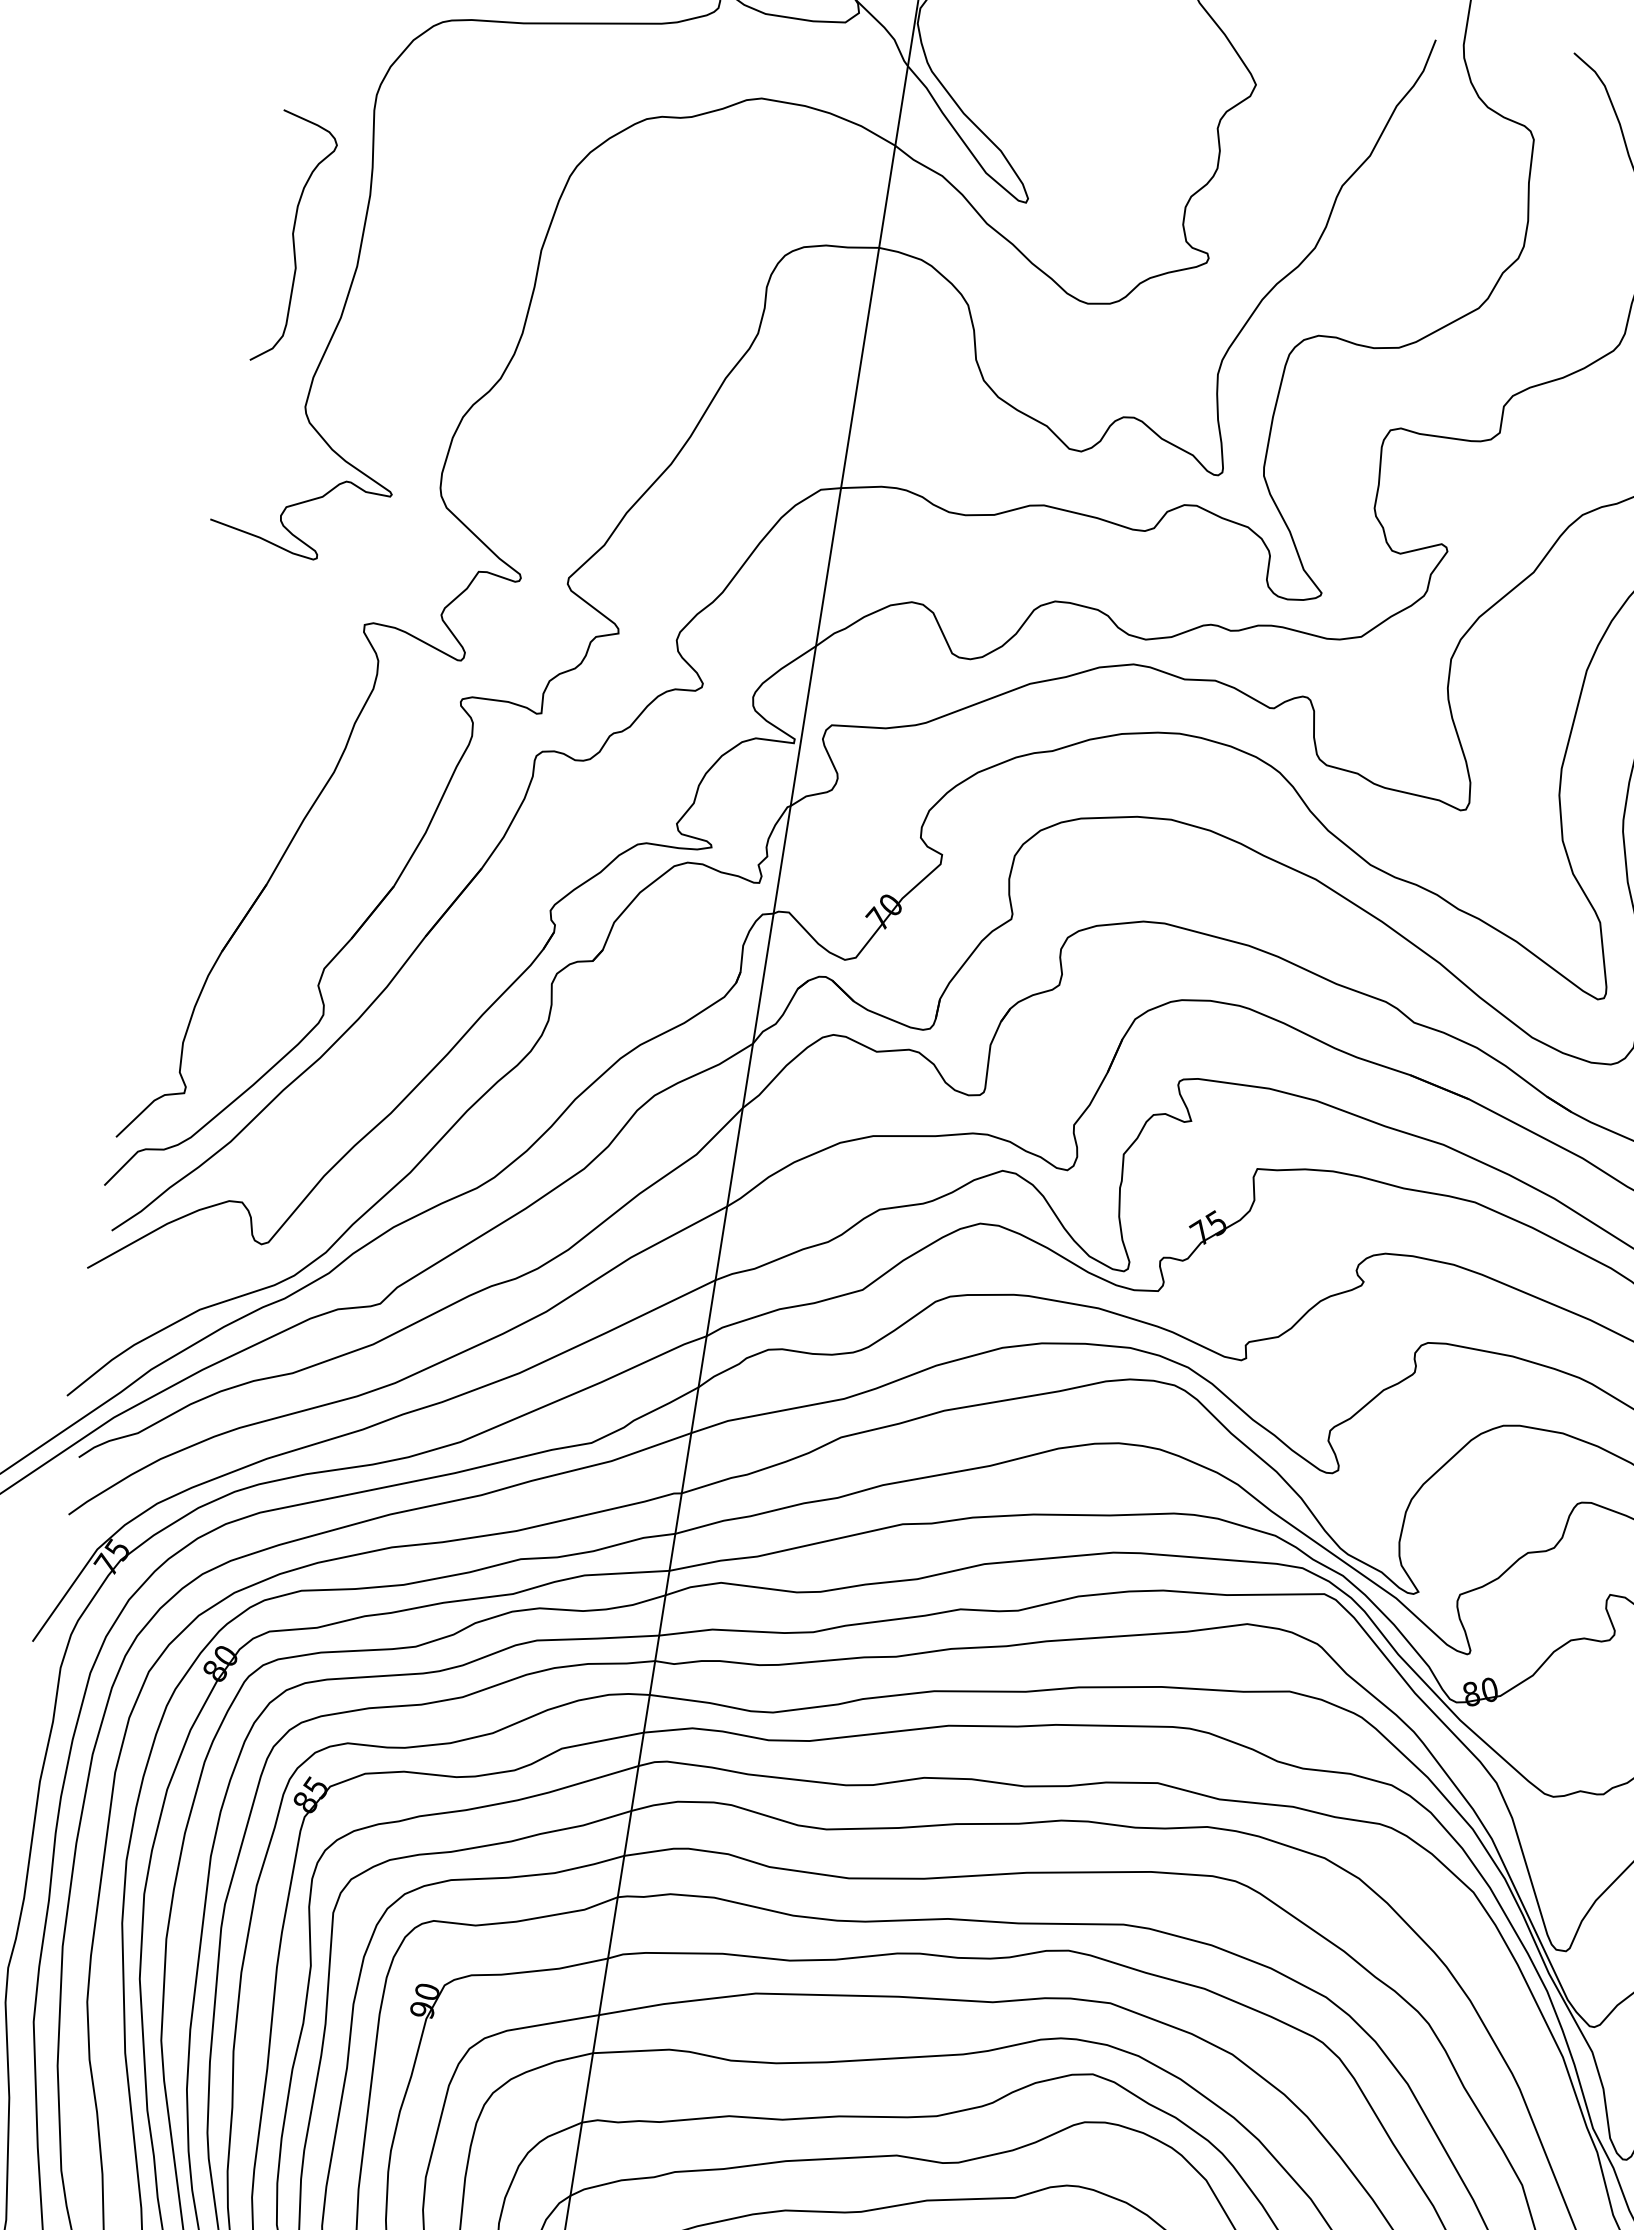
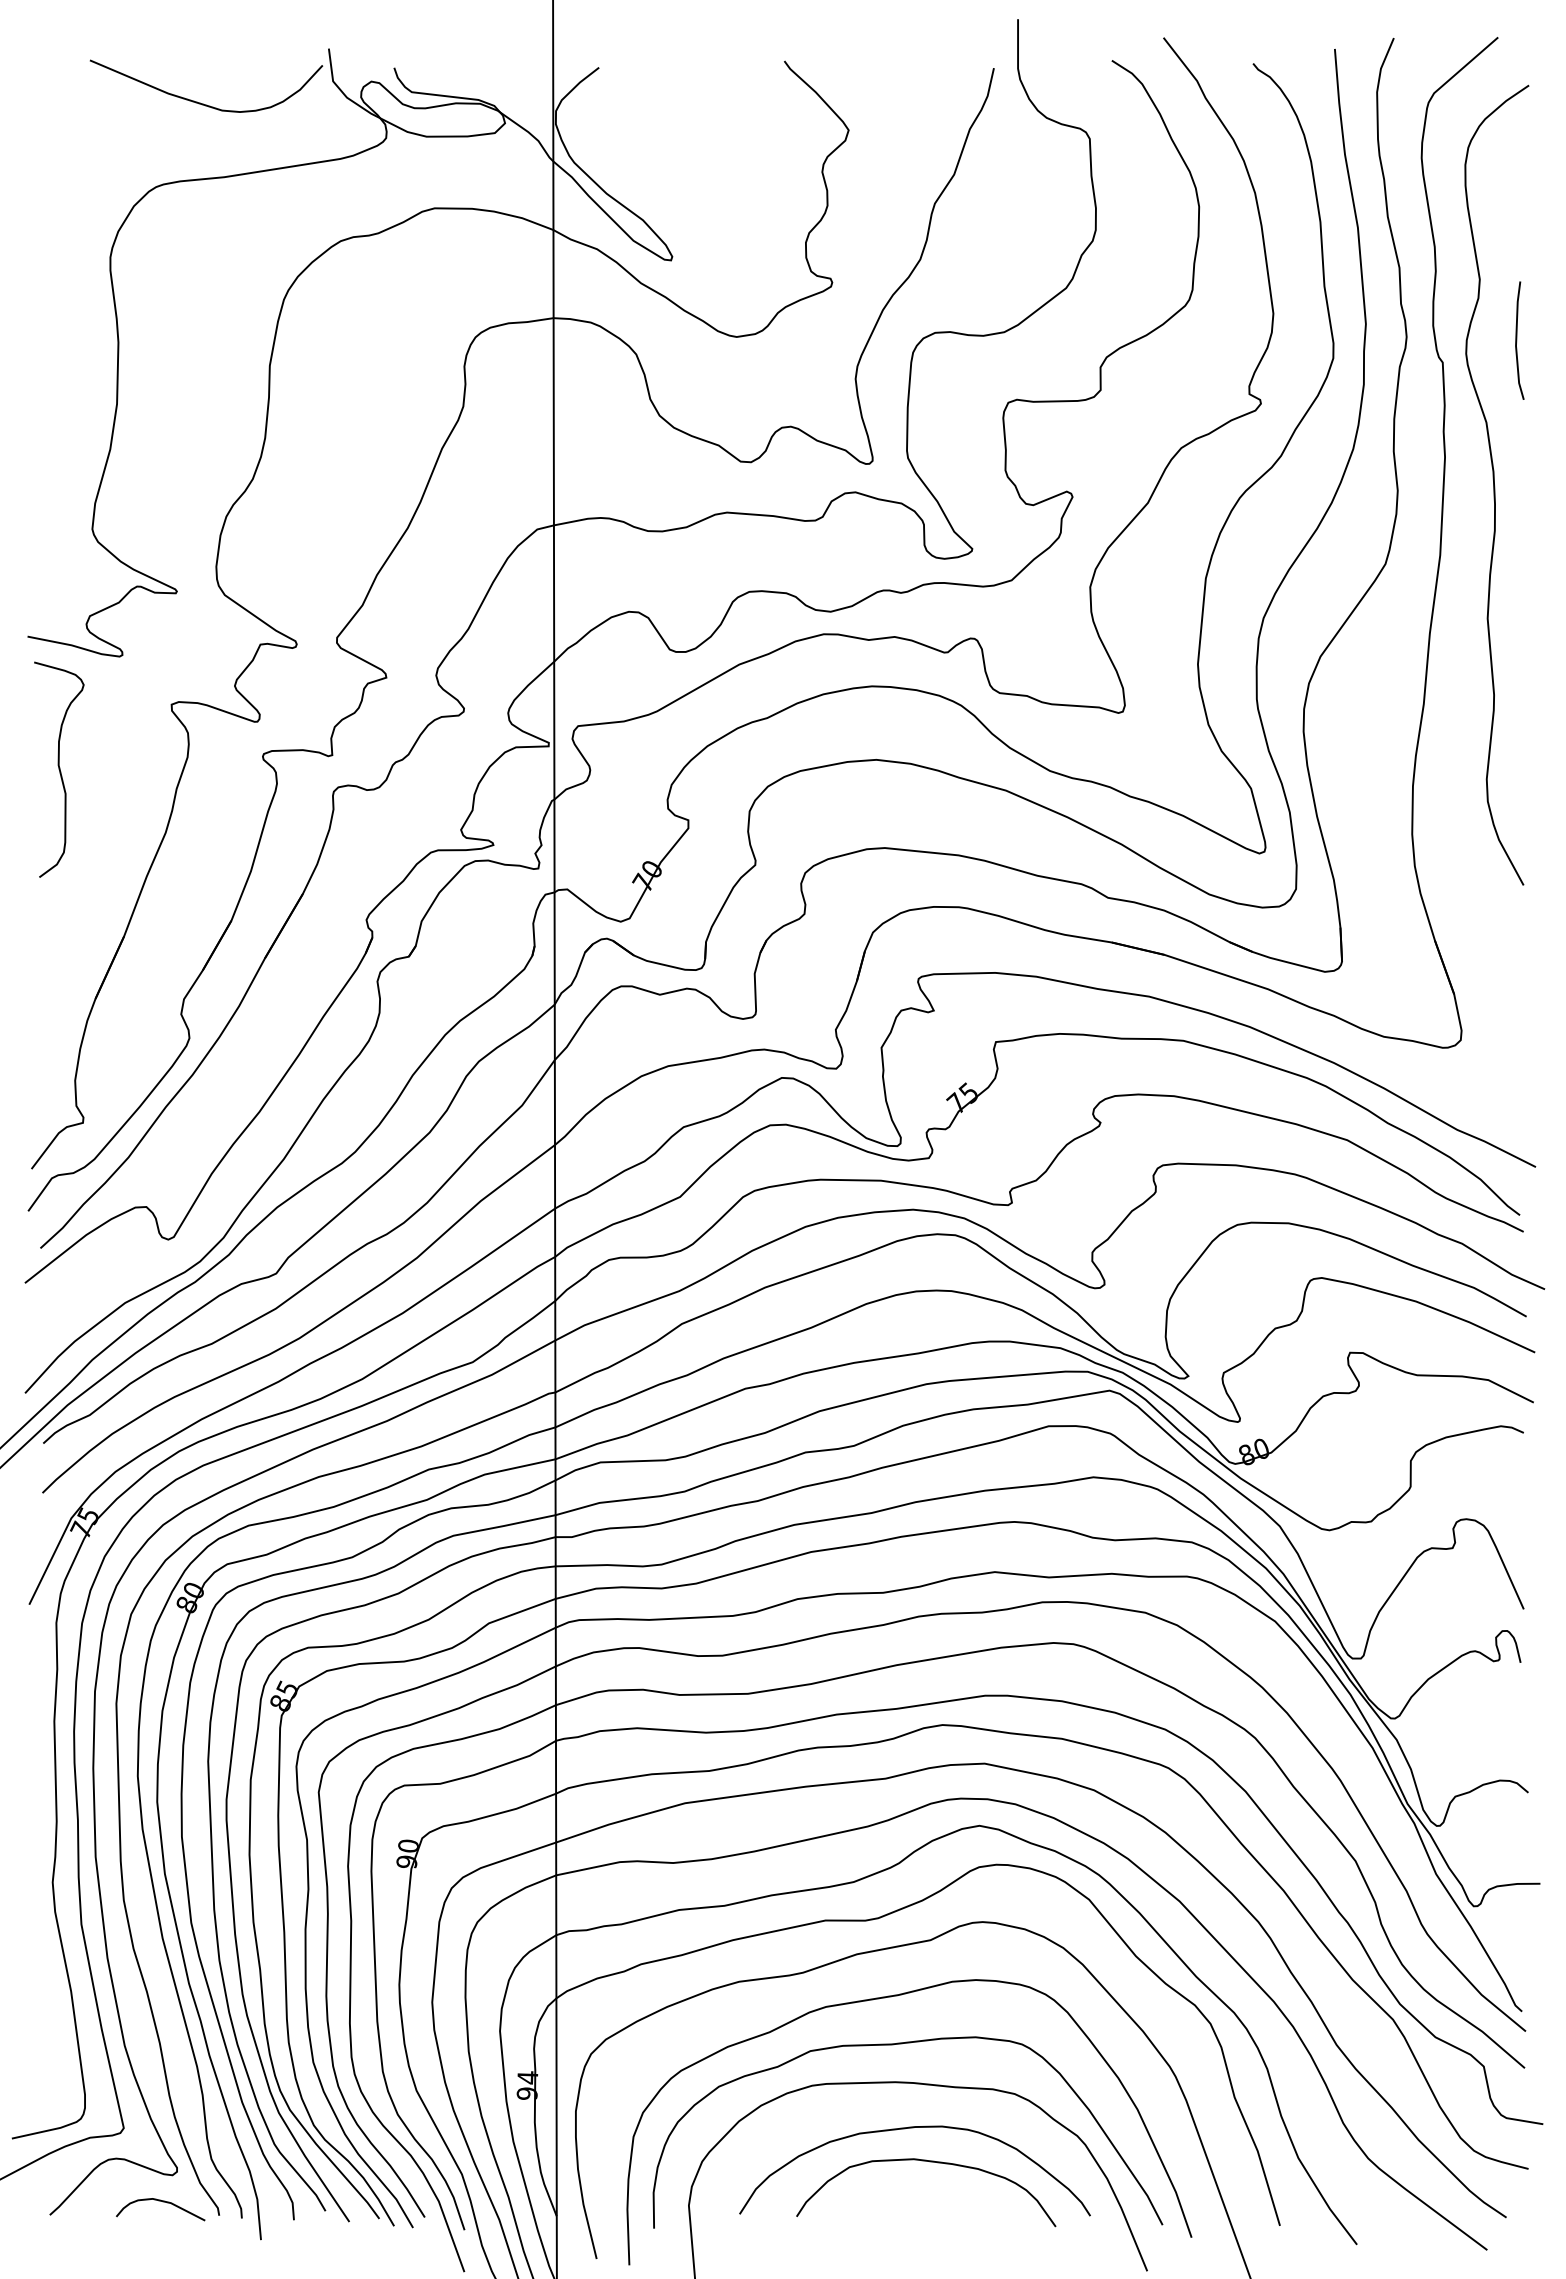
curve: (293, 238) -> (59, 769), moved

